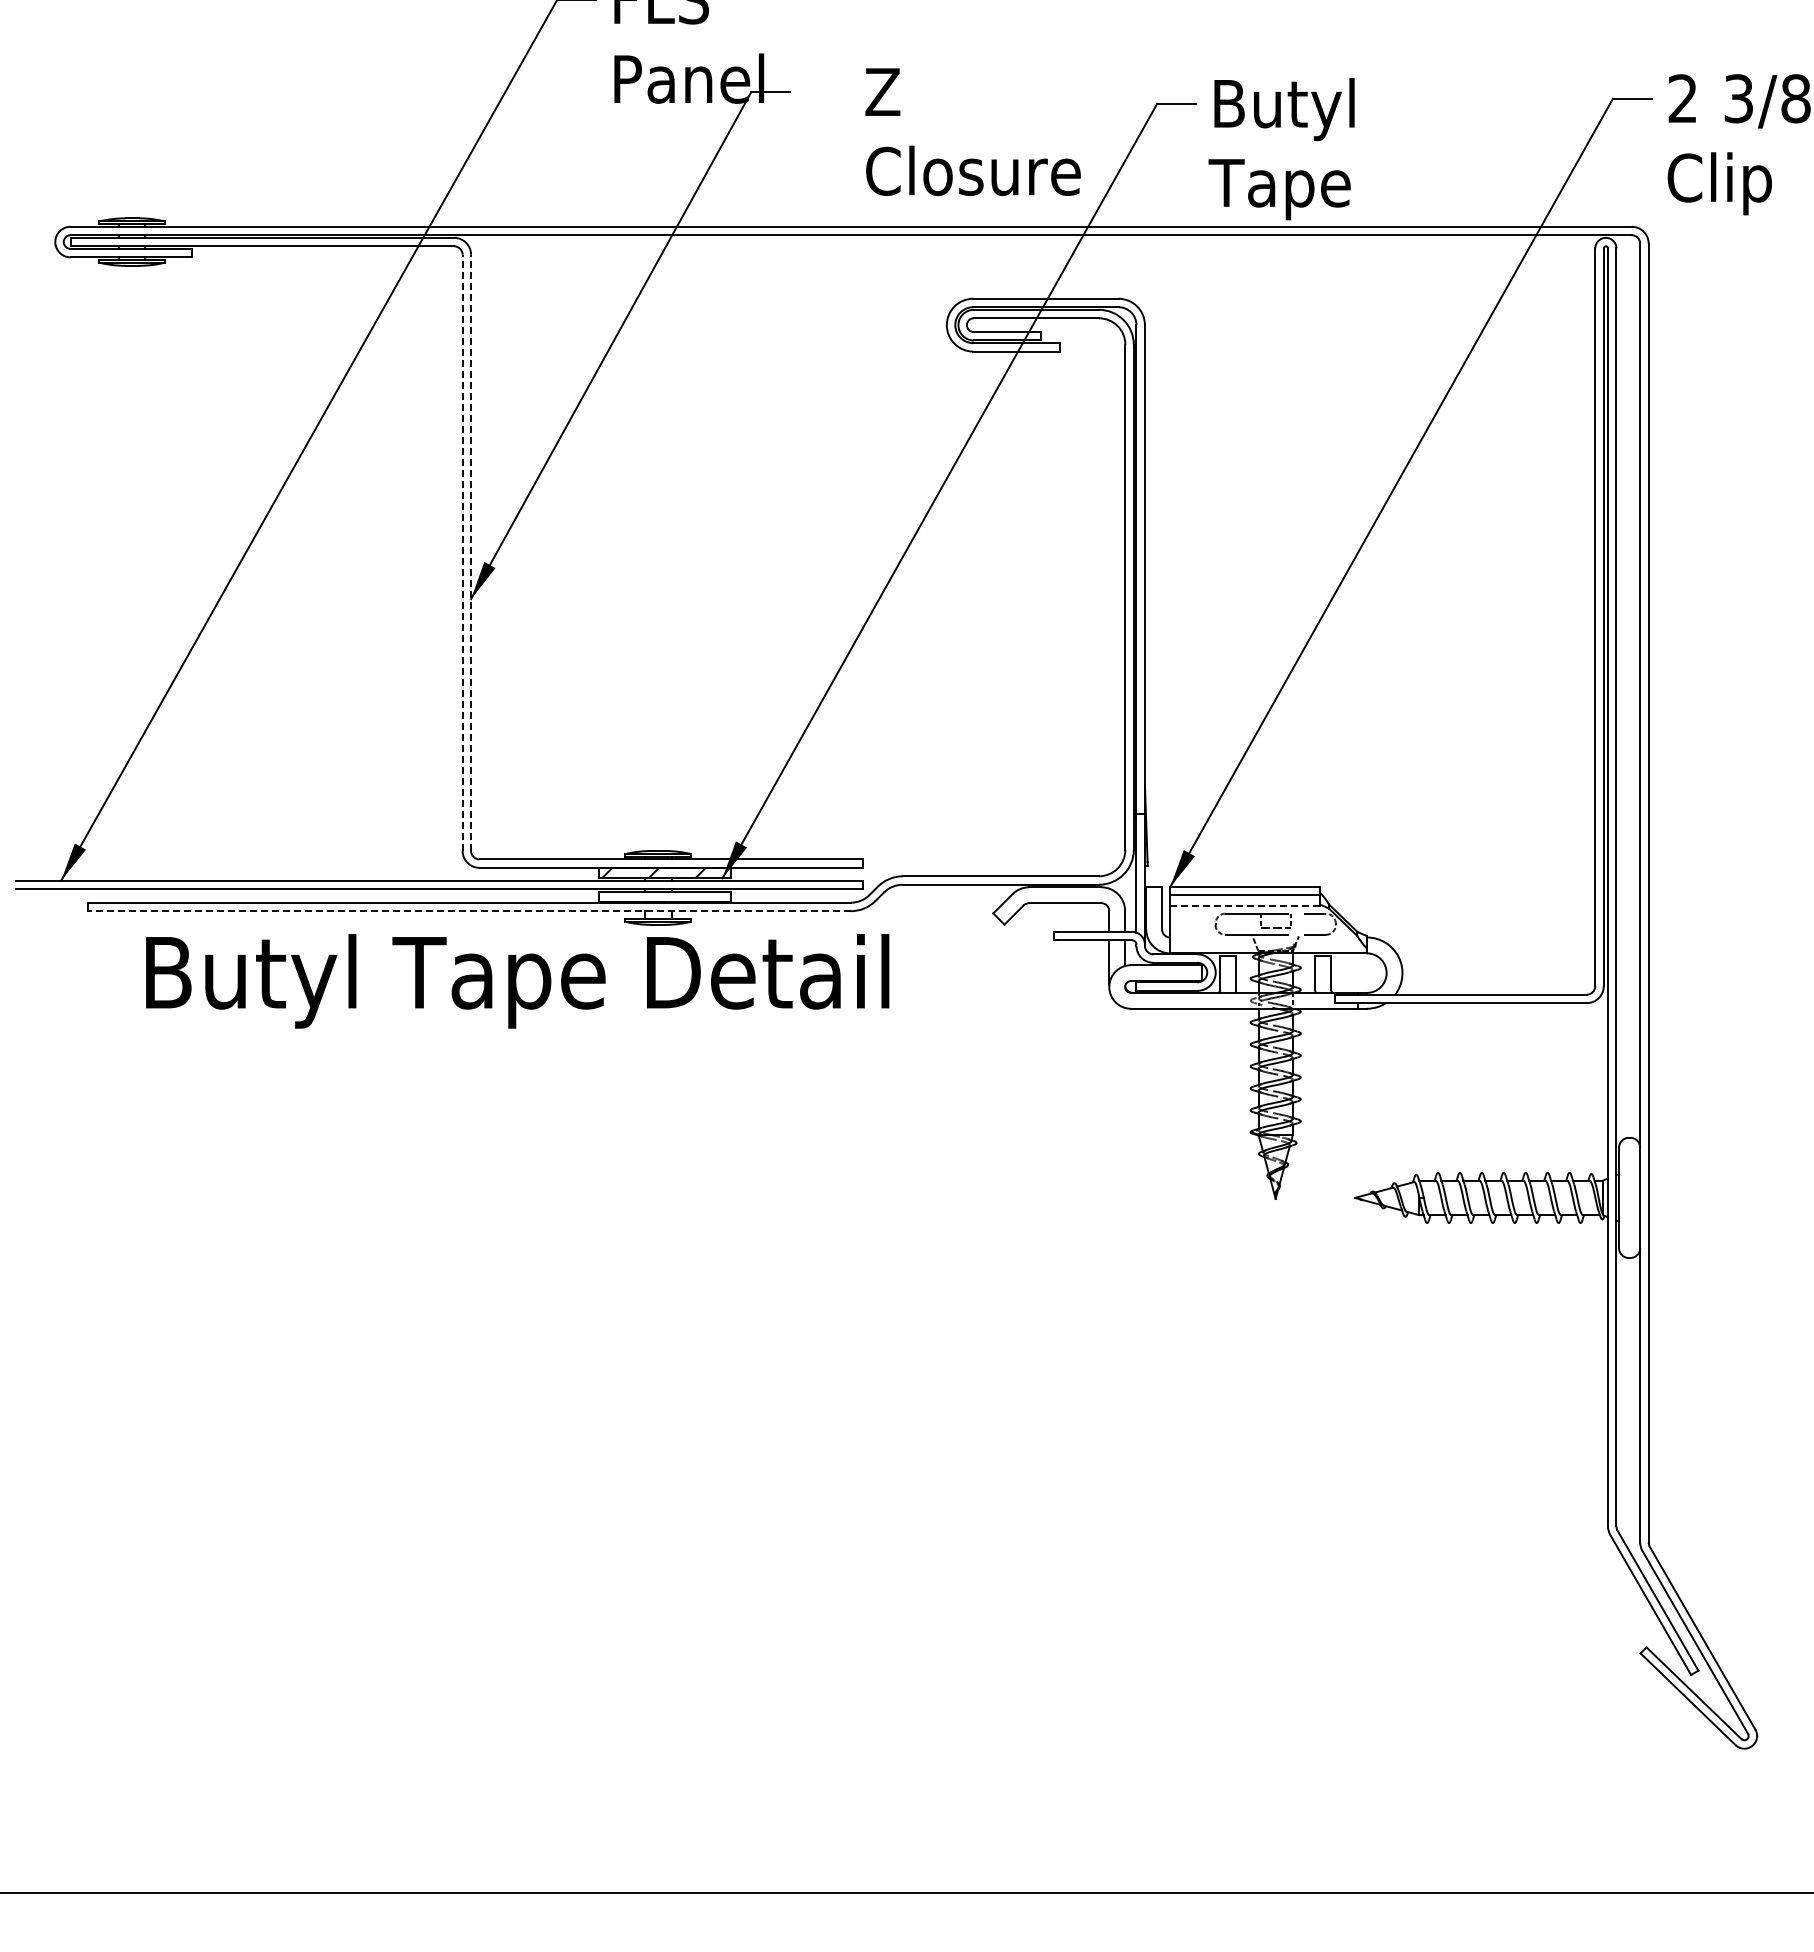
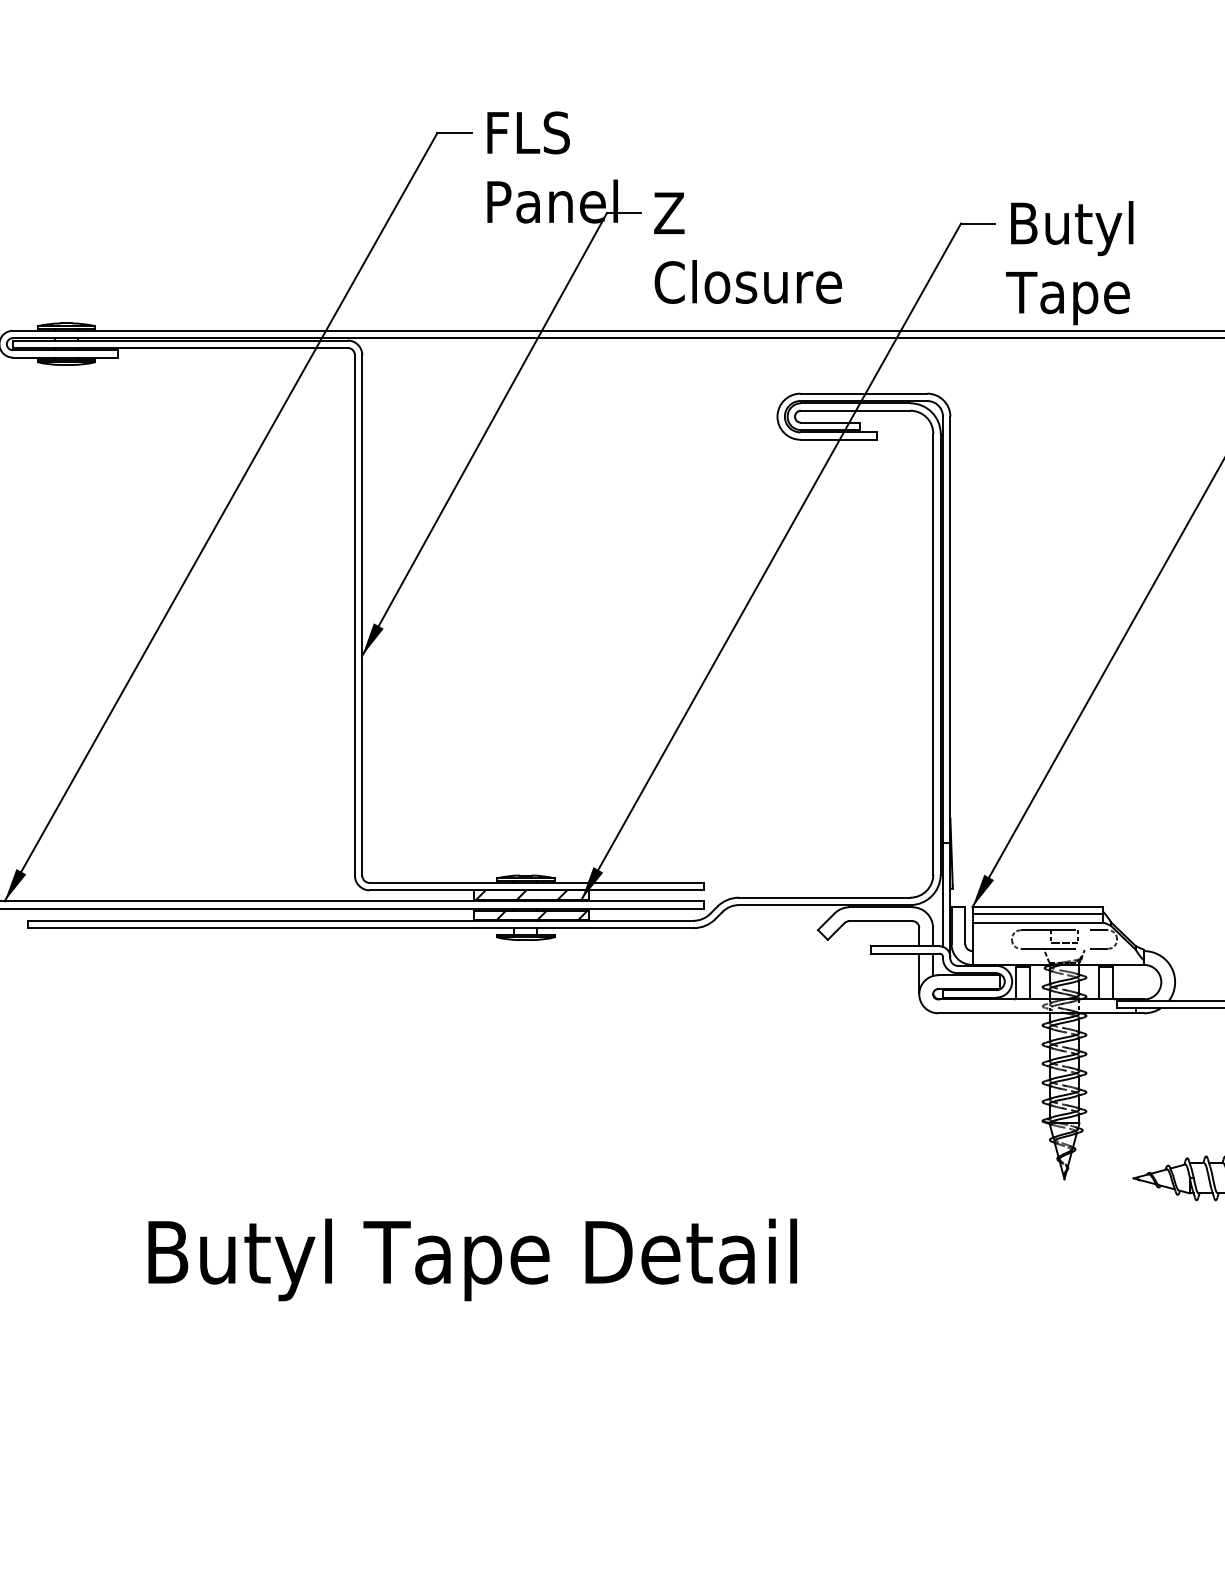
text: (972, 131) -> (747, 247), moved
line: (462, 552) -> (354, 615), dashed -> solid
line: (471, 552) -> (362, 615), dashed -> solid
hatch: (676, 896) -> (541, 915), added
line: (1244, 905) -> (1037, 923), dashed -> solid
line: (469, 911) -> (360, 928), dashed -> solid
text: (517, 981) -> (472, 1260), moved

